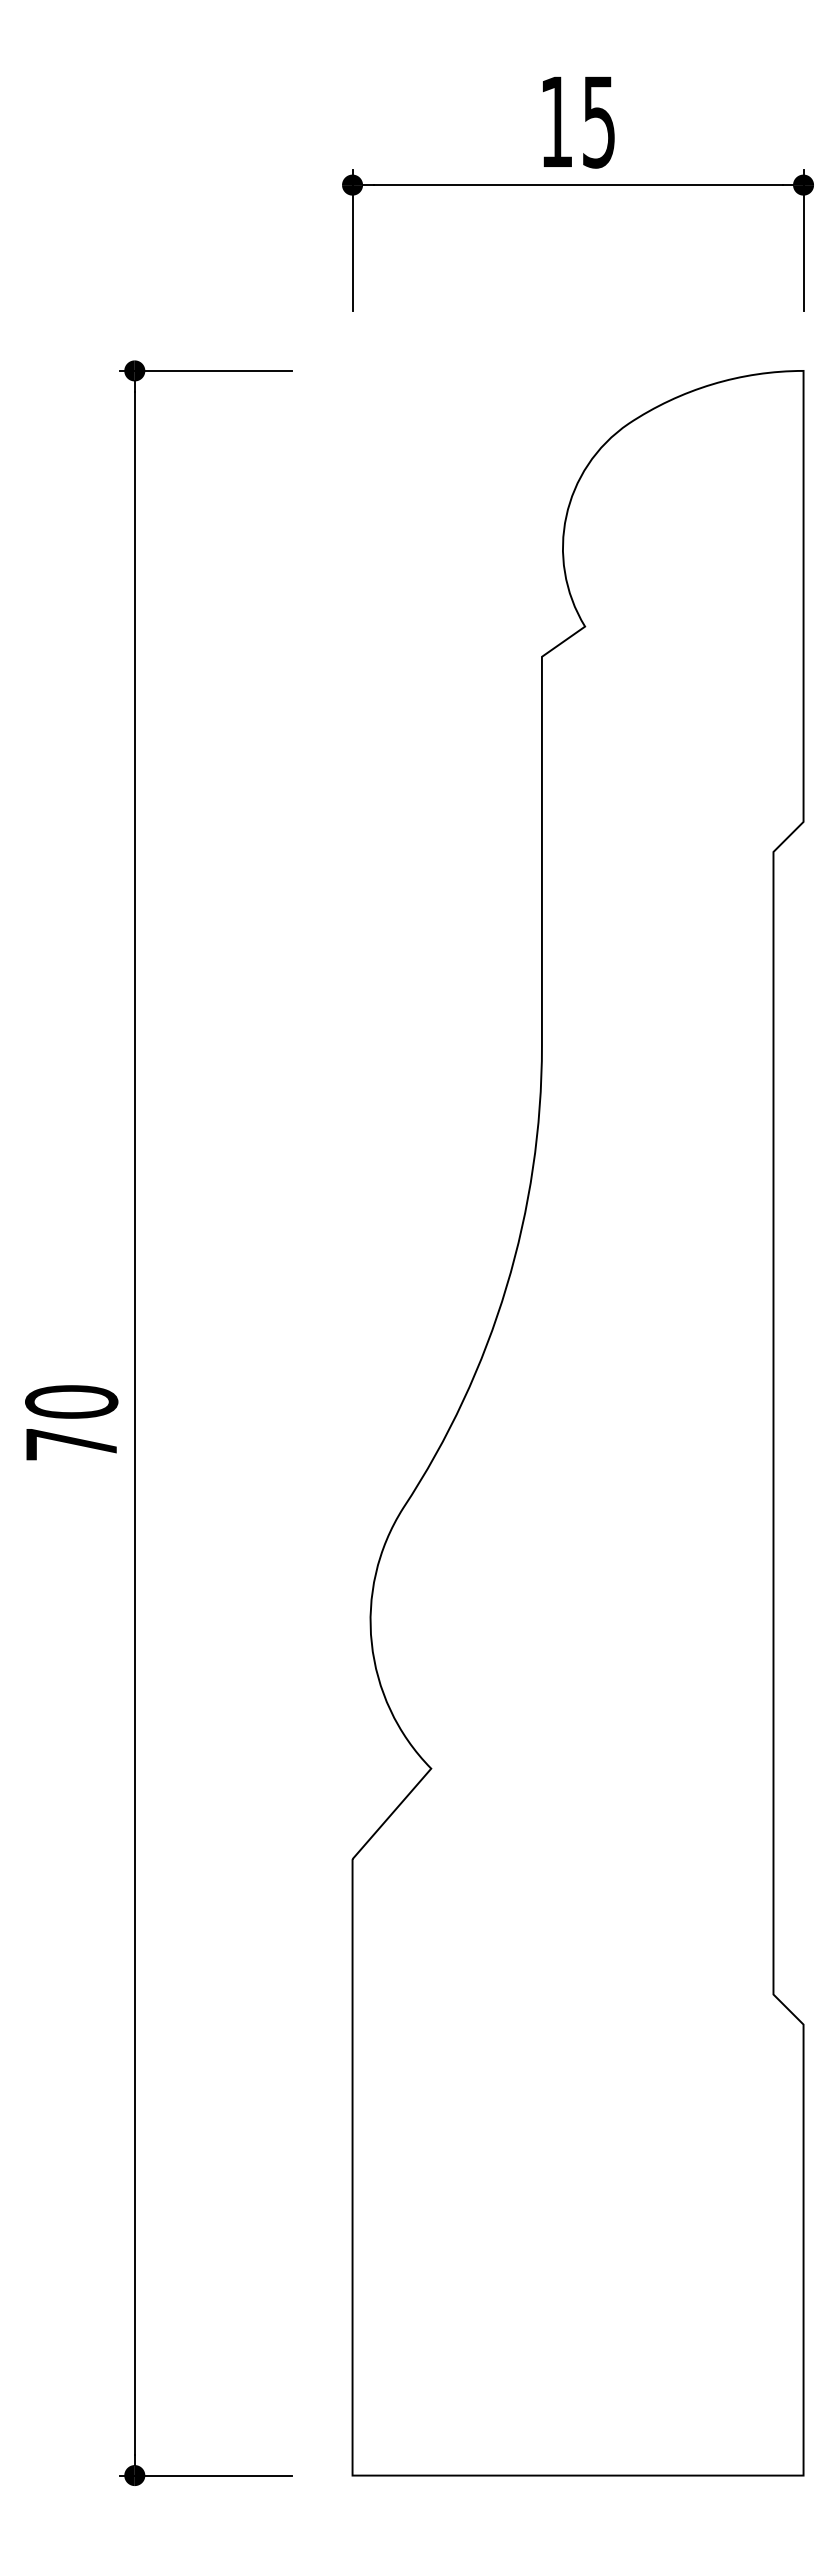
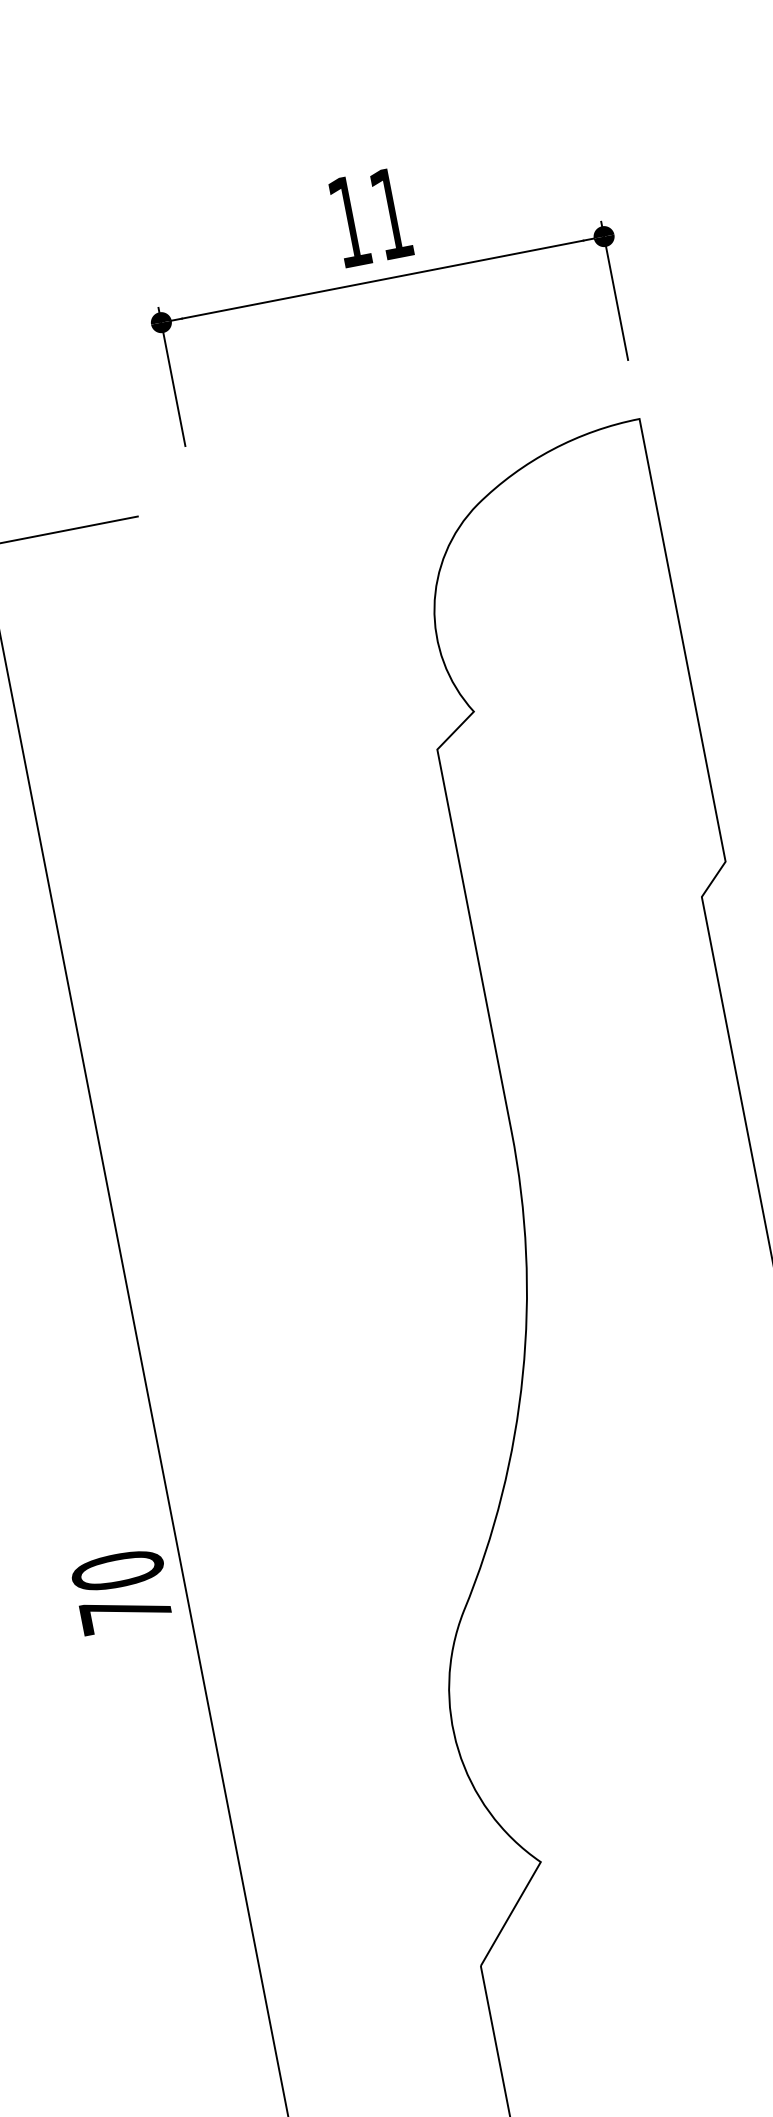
text: (598, 122) -> (390, 214), 15 -> 11

